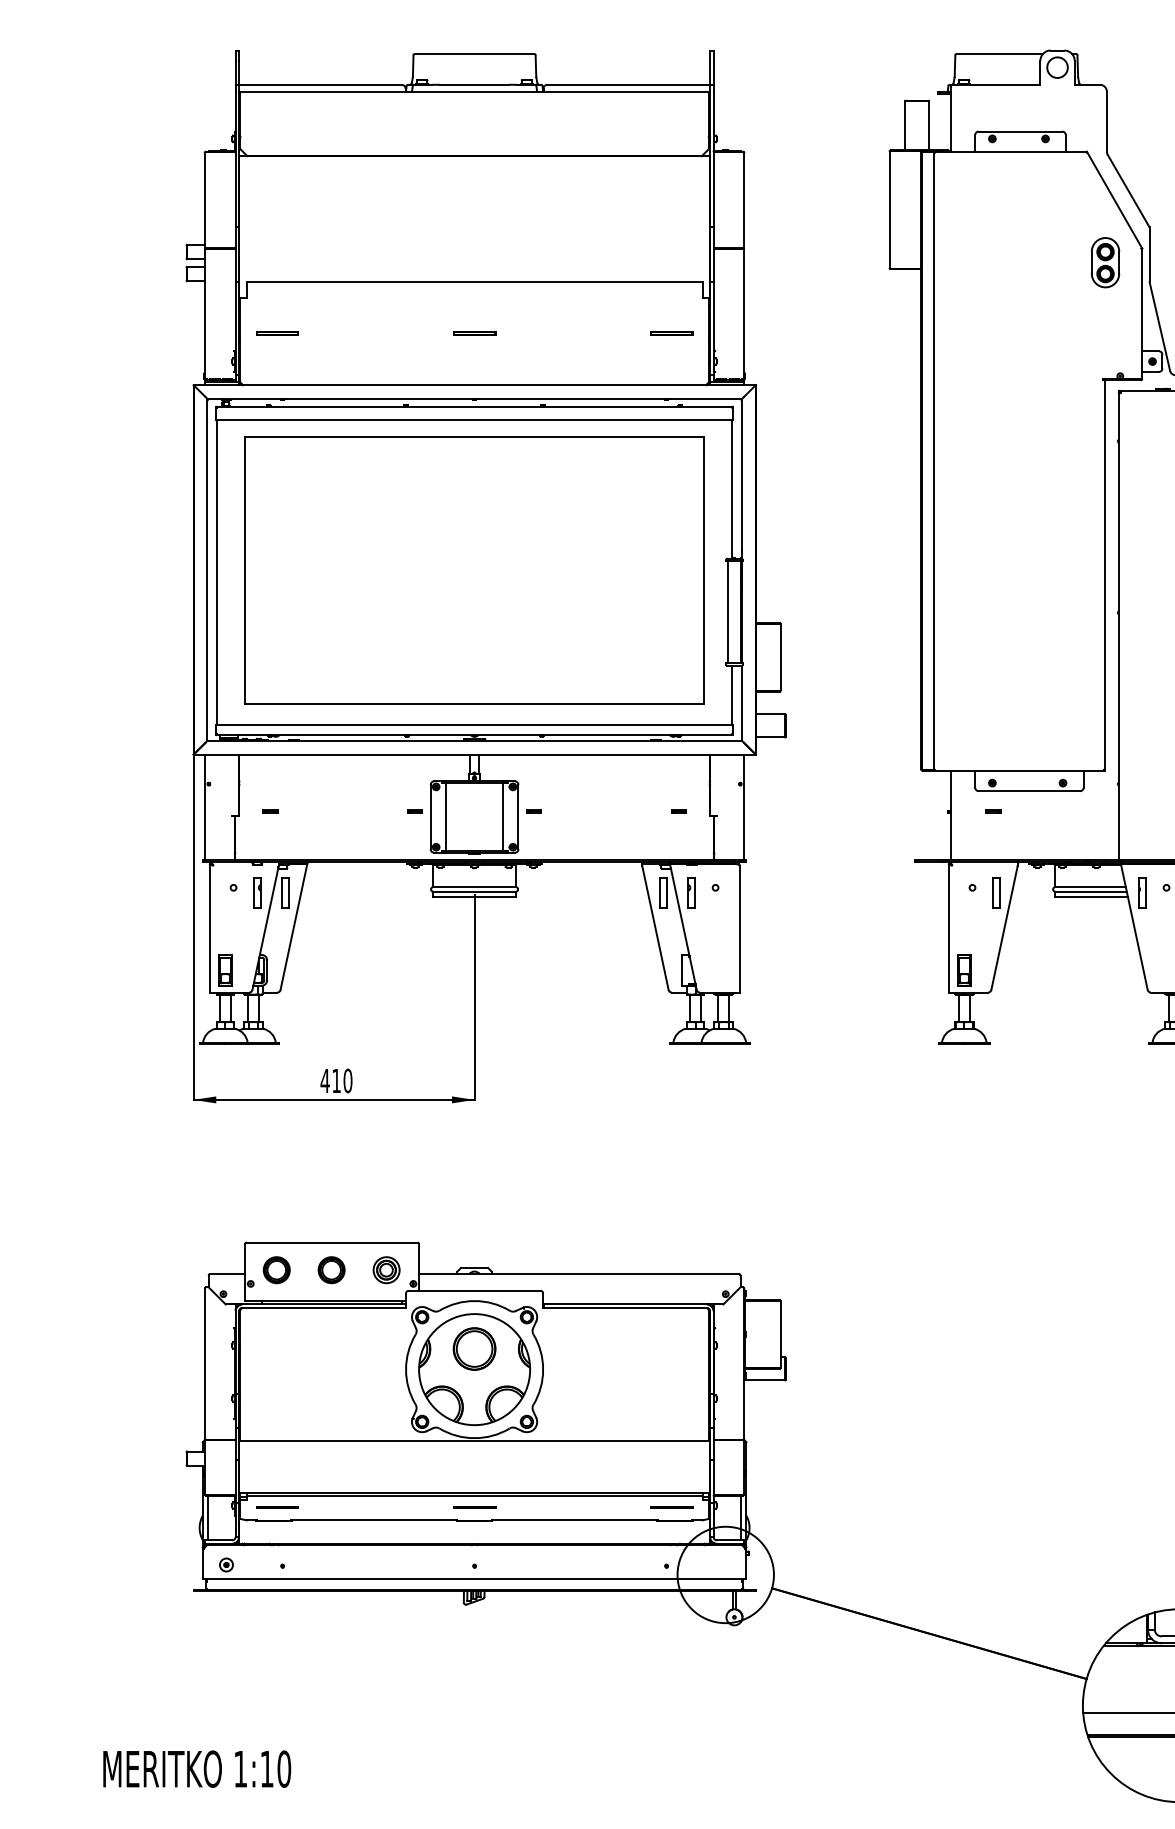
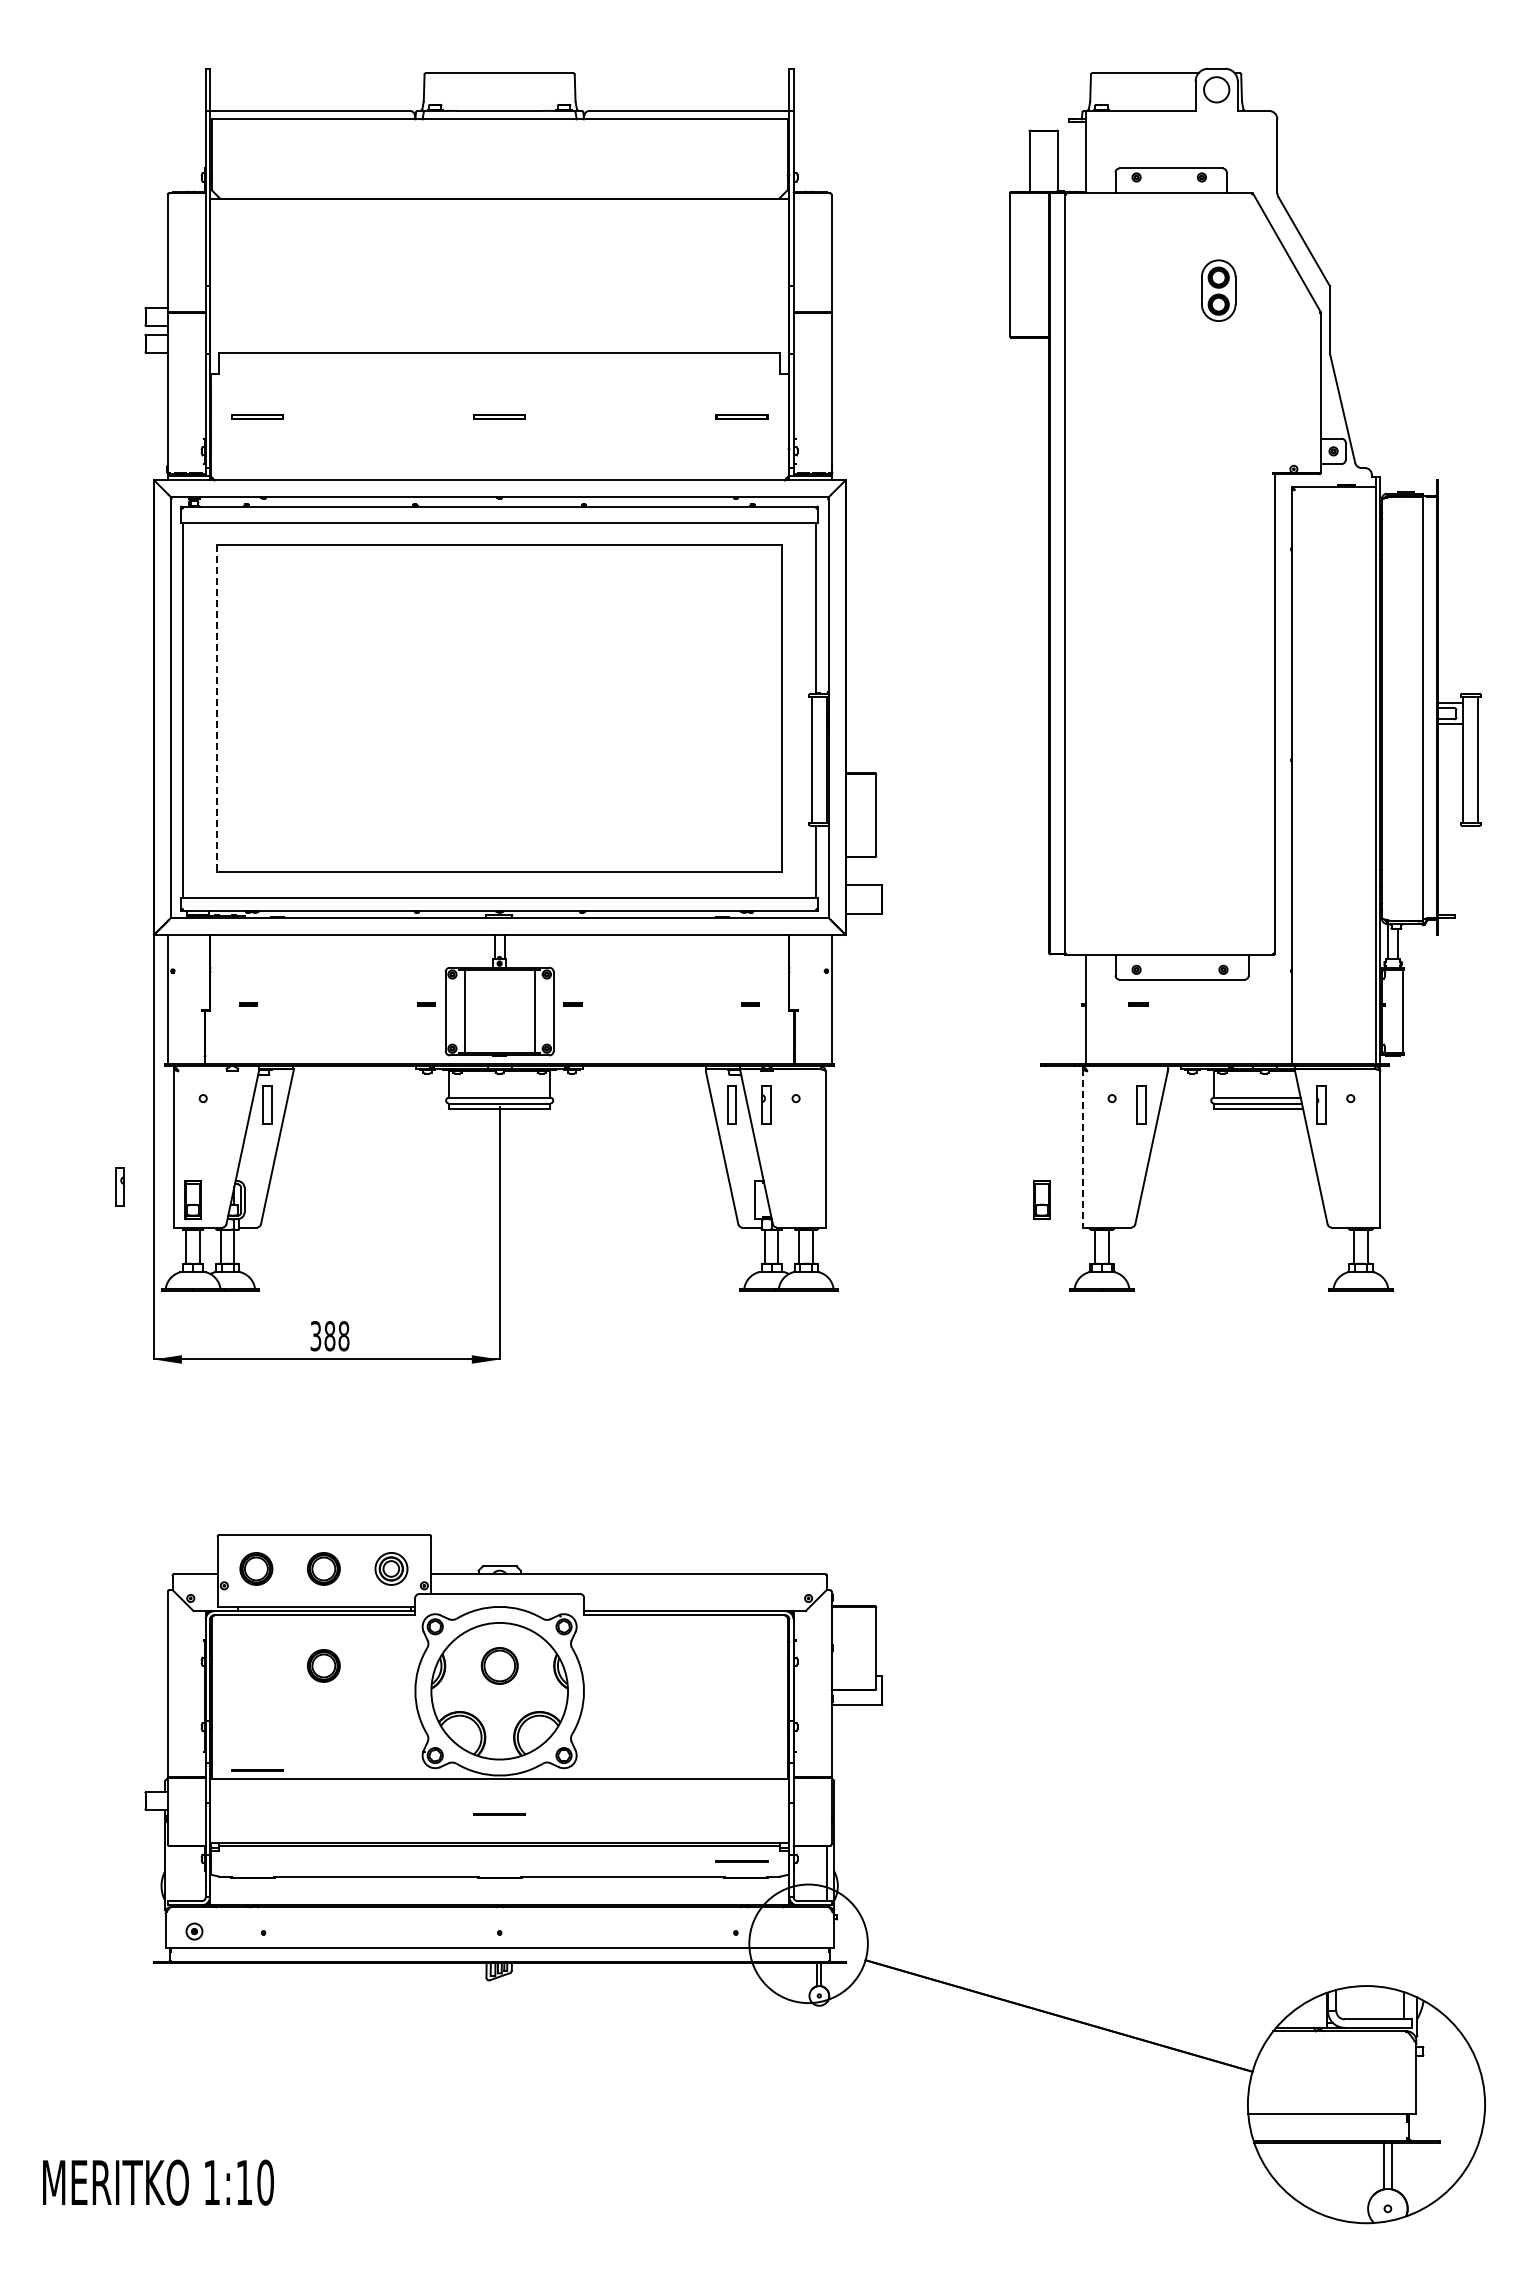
part: (1105, 262) -> (1218, 290), moved
line: (245, 570) -> (217, 708), solid -> dashed
part: (257, 892) -> (119, 1186), moved
line: (948, 928) -> (1082, 1148), solid -> dashed
part: (963, 969) -> (1041, 1199), moved
text: (336, 1081) -> (329, 1336), 410 -> 388
part: (331, 1348) -> (323, 1665), added
part: (474, 1348) -> (499, 1665), size x0.7
line: (277, 1508) -> (257, 1770), moved
line: (474, 1508) -> (499, 1814), moved
line: (208, 1517) -> (172, 1873), removed

